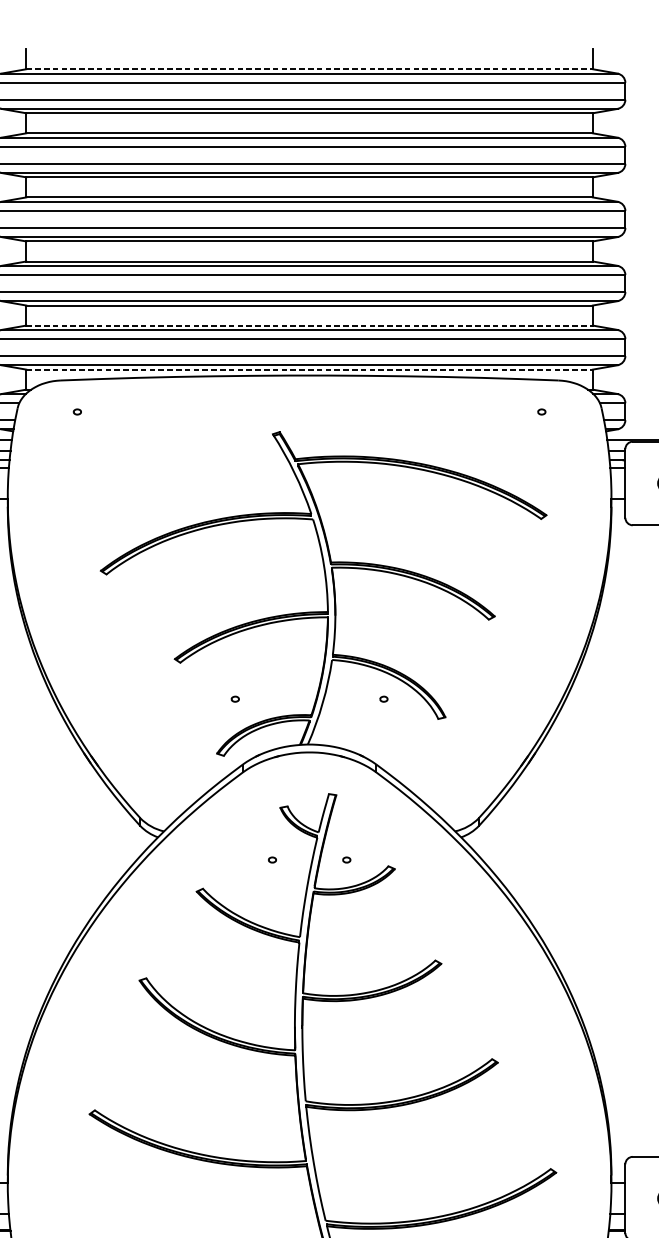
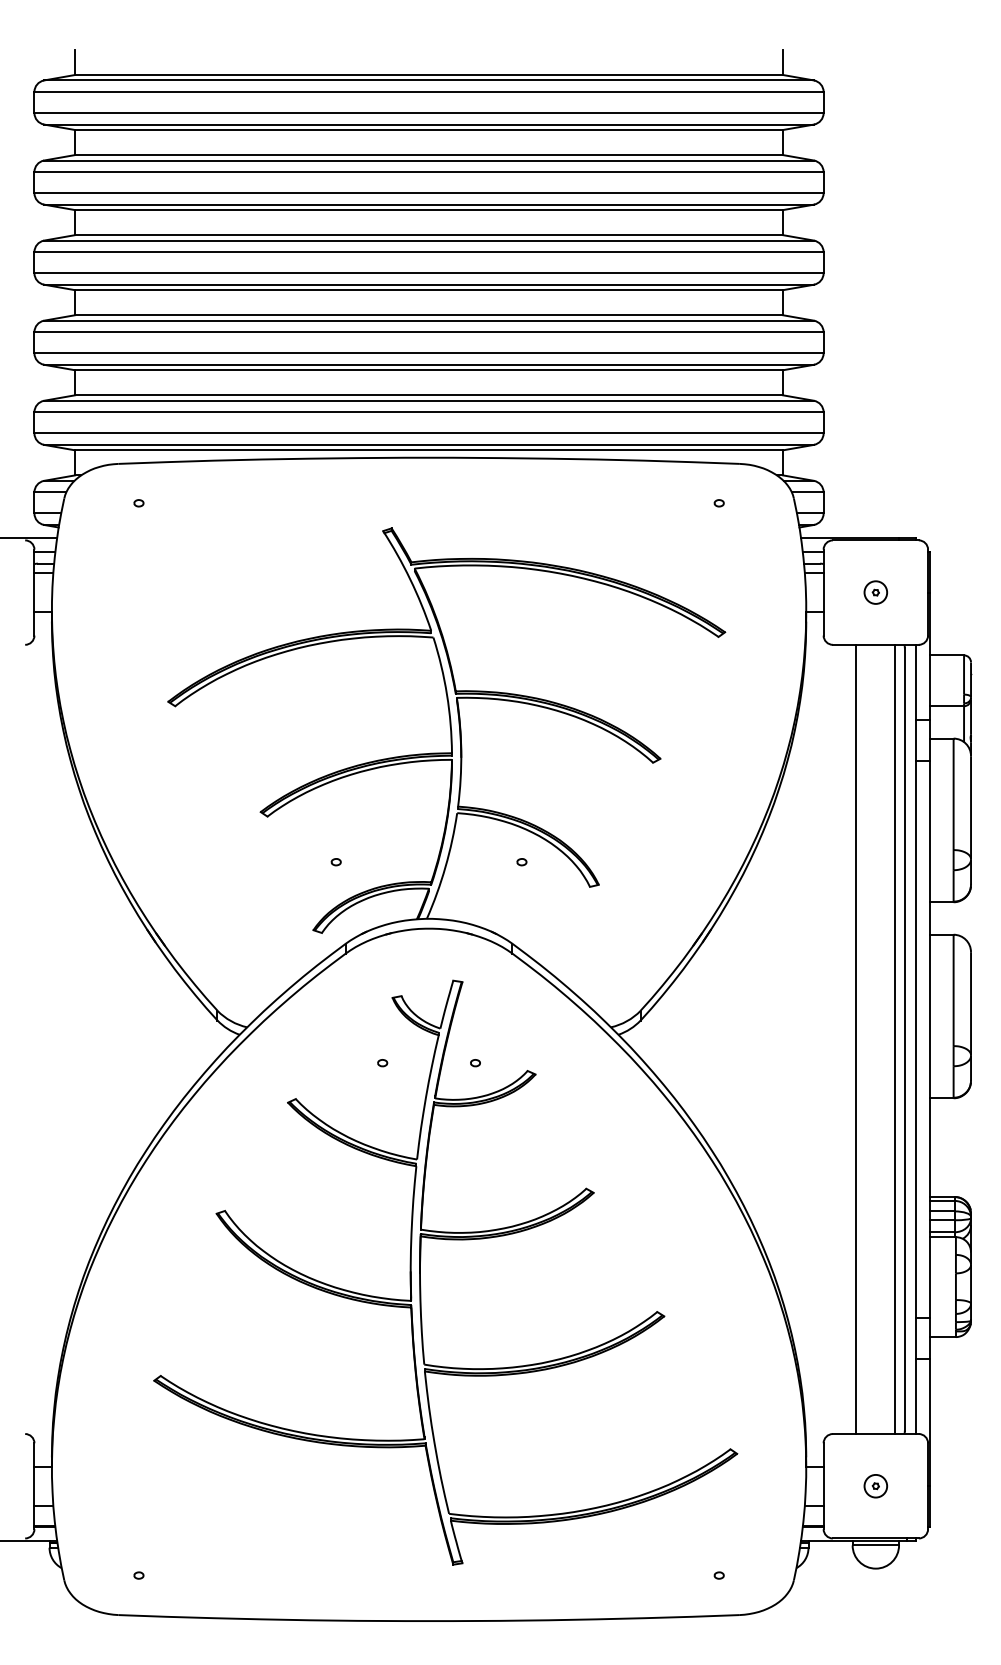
line: (309, 69) -> (429, 75), dashed -> solid
line: (309, 325) -> (429, 395), dashed -> solid
line: (309, 369) -> (429, 450), dashed -> solid
line: (651, 841) -> (856, 1039), added

